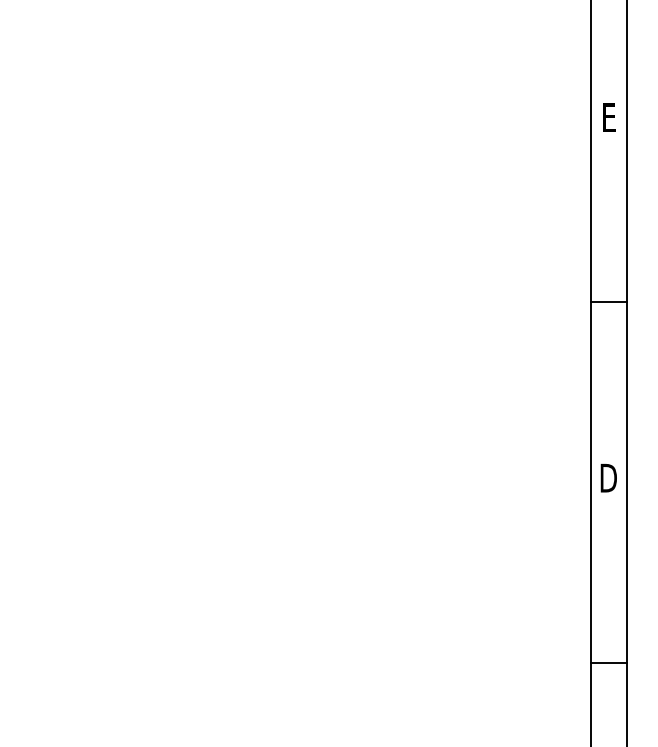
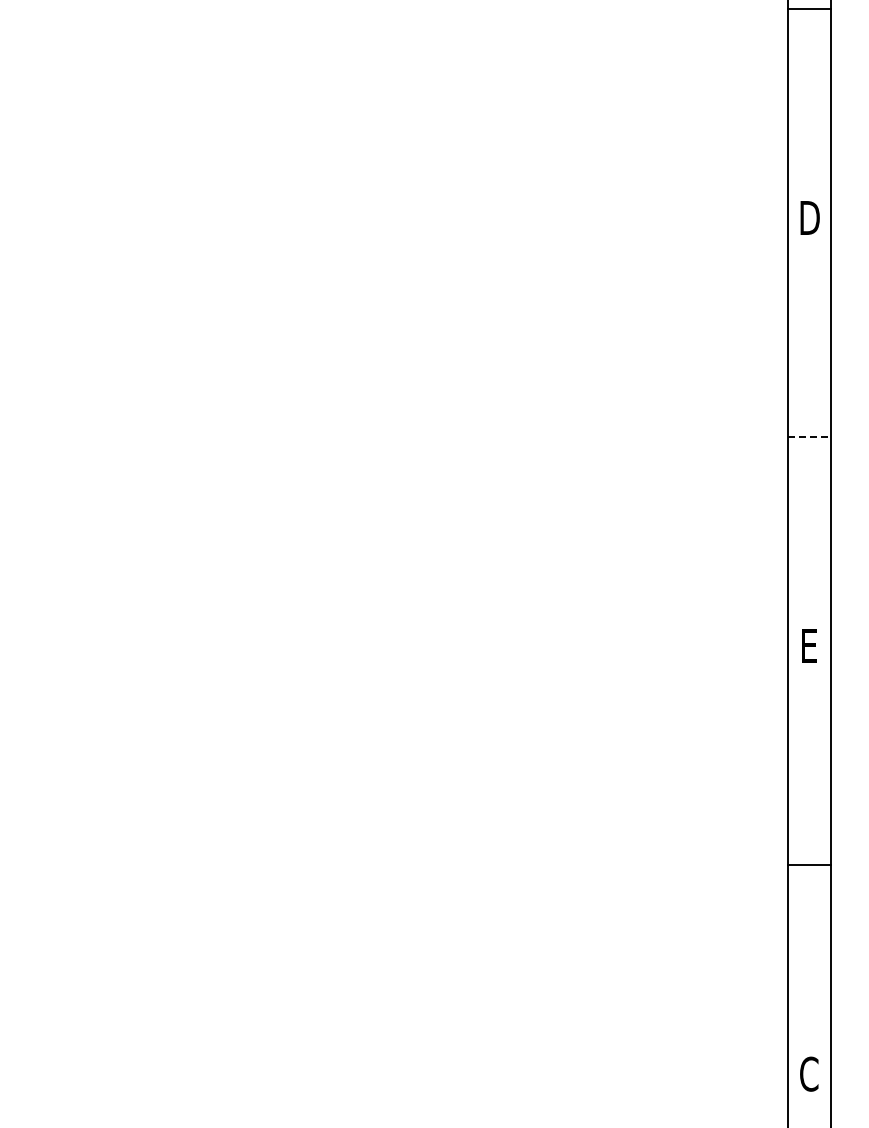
text: (608, 117) -> (809, 217), E -> D
line: (609, 301) -> (810, 436), solid -> dashed
text: (608, 478) -> (809, 646), D -> E

